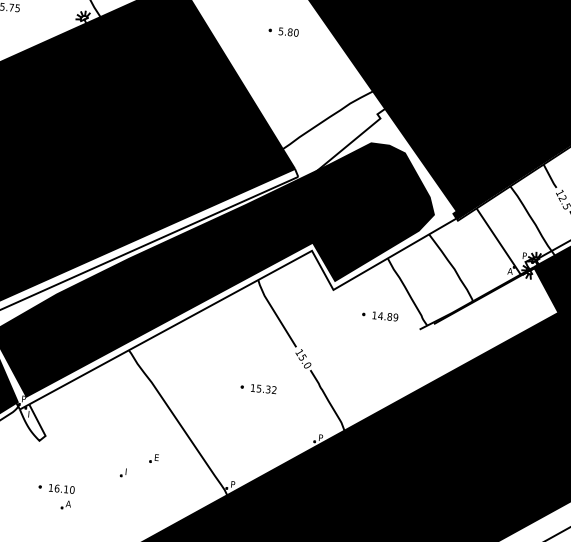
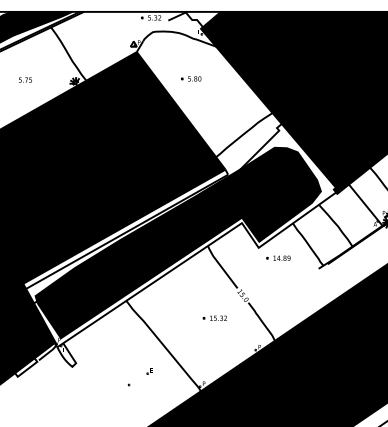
part: (284, 31) -> (191, 78), moved
part: (380, 314) -> (278, 257), moved
part: (55, 497) -> (86, 403), removed

